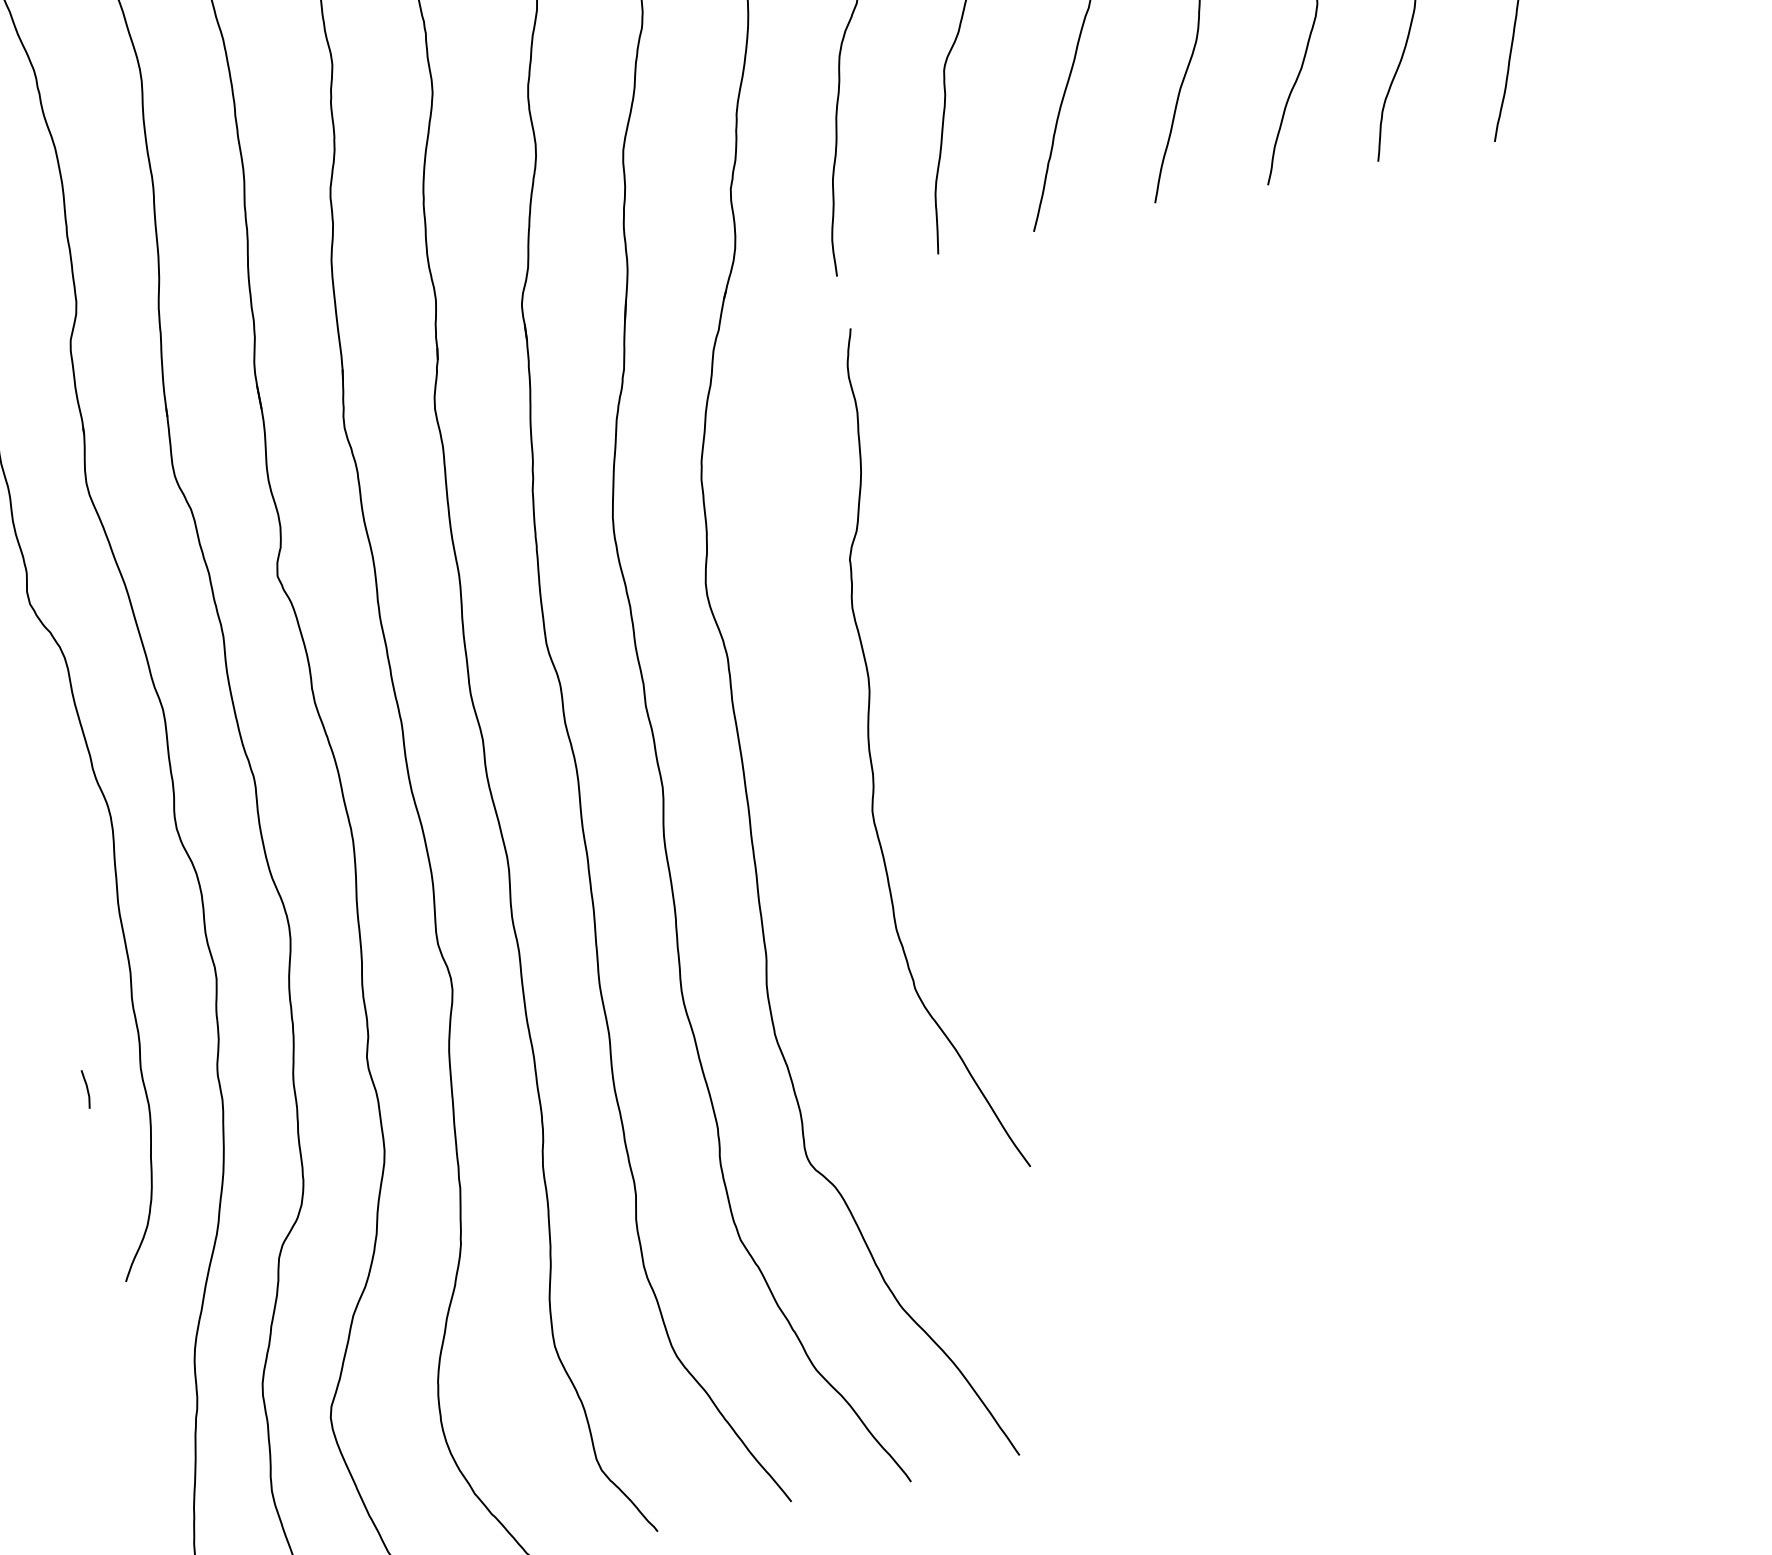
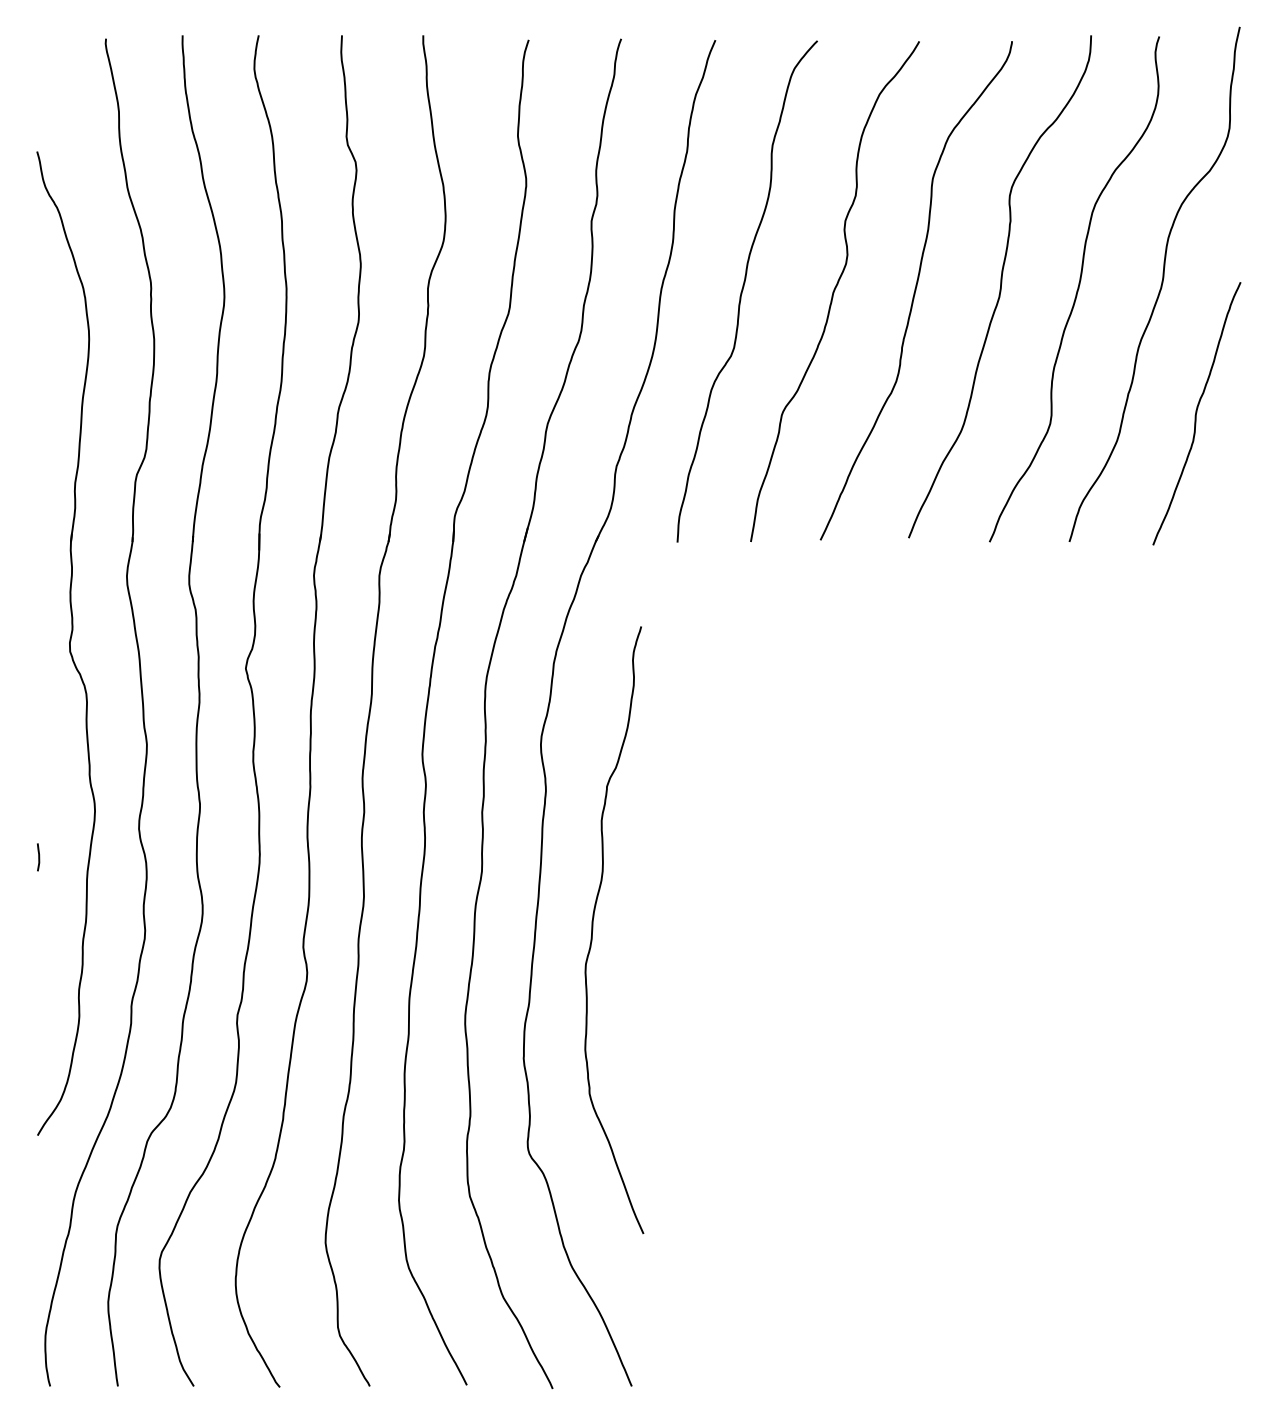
curve: (873, 762) -> (593, 930), moved
line: (86, 1089) -> (38, 857), moved

